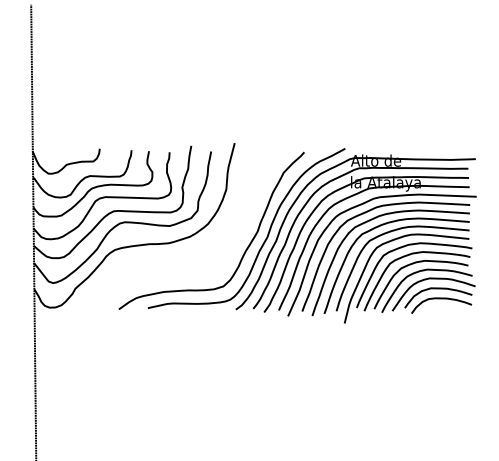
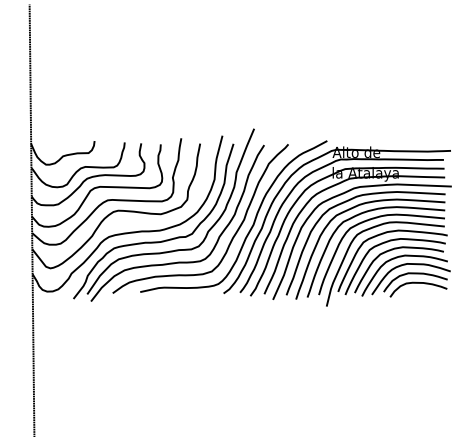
part: (183, 250) -> (173, 237), added

